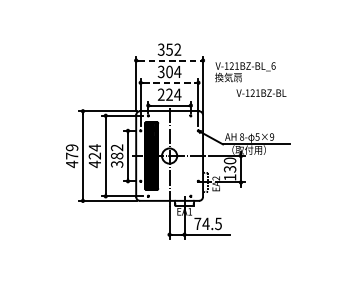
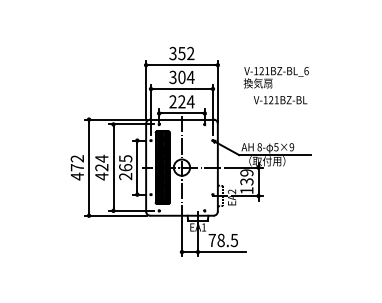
line: (170, 60) -> (182, 65), dashed -> solid
text: (244, 72) -> (275, 77), moved
line: (169, 83) -> (181, 89), dashed -> solid
text: (72, 147) -> (77, 158), 479 -> 472
text: (116, 155) -> (125, 167), 382 -> 265
text: (229, 160) -> (246, 172), 130 -> 139
text: (206, 223) -> (221, 240), 74.5 -> 78.5

